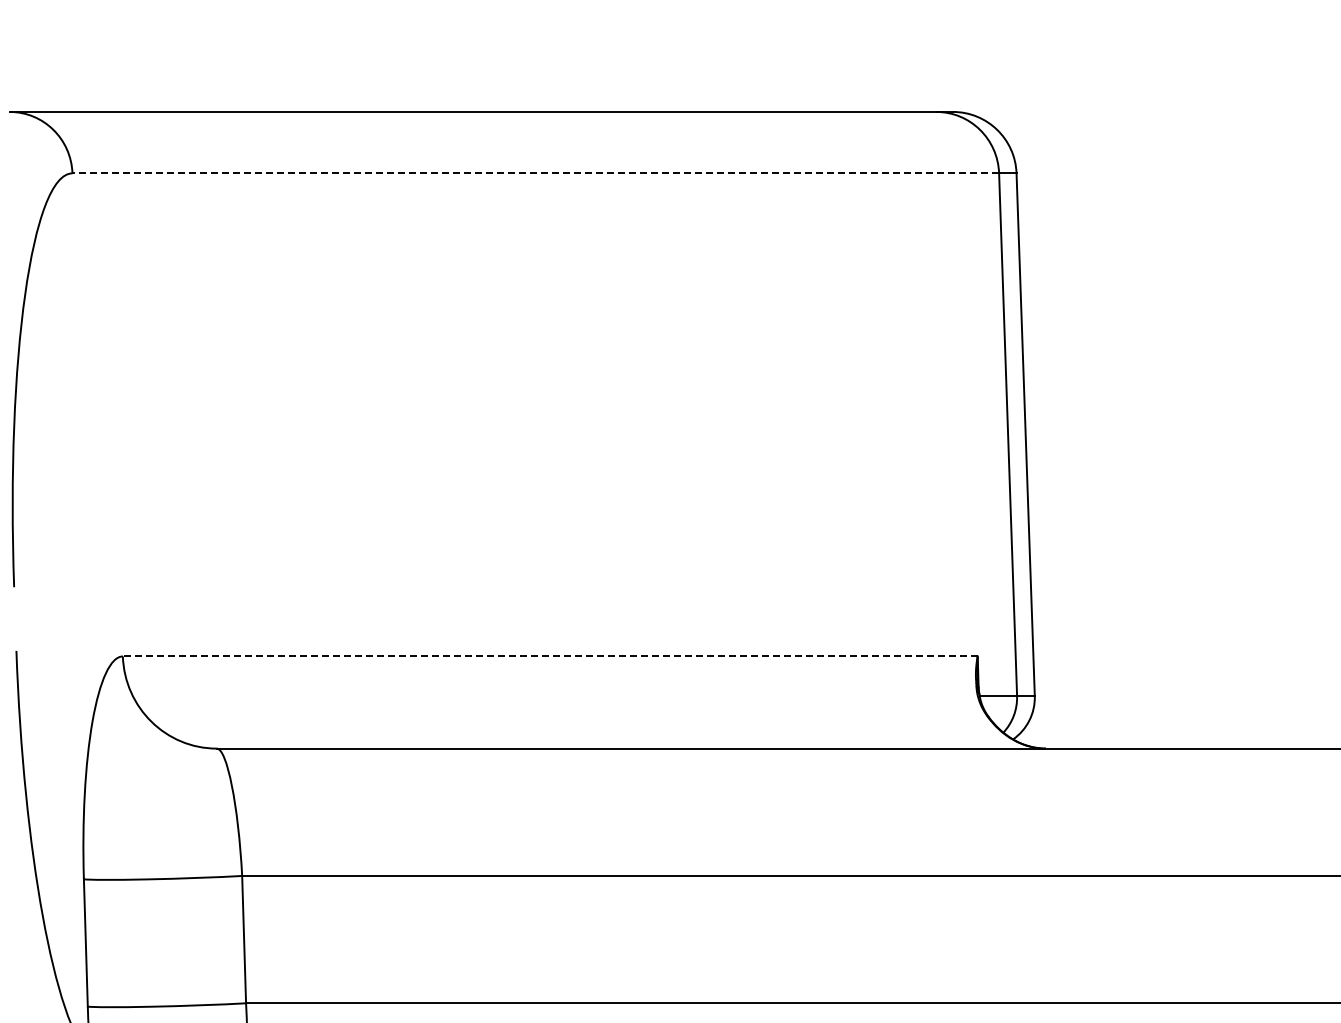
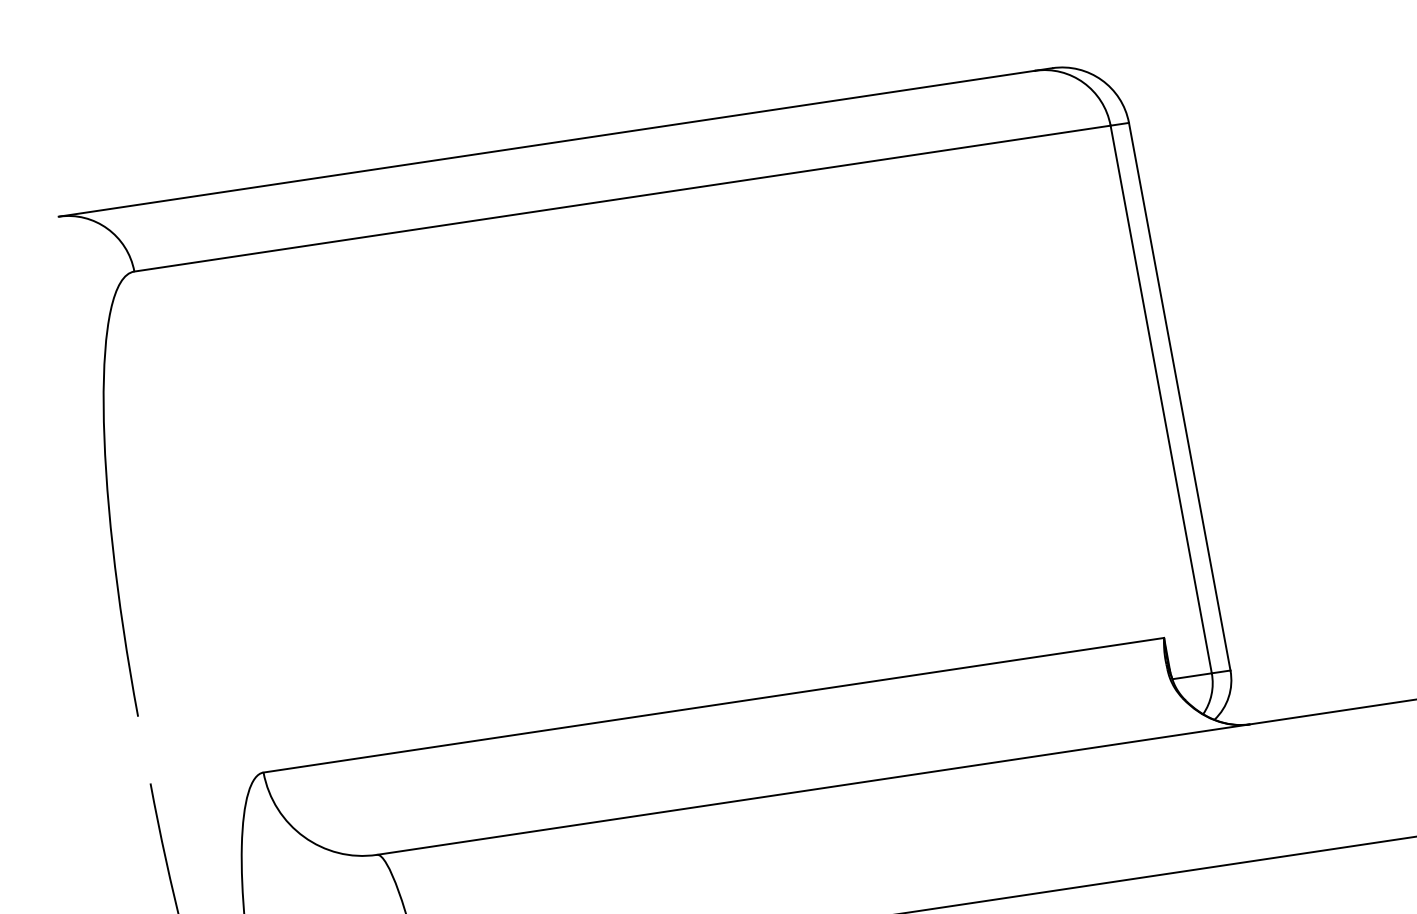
line: (535, 173) -> (622, 198), dashed -> solid
line: (549, 656) -> (713, 705), dashed -> solid

